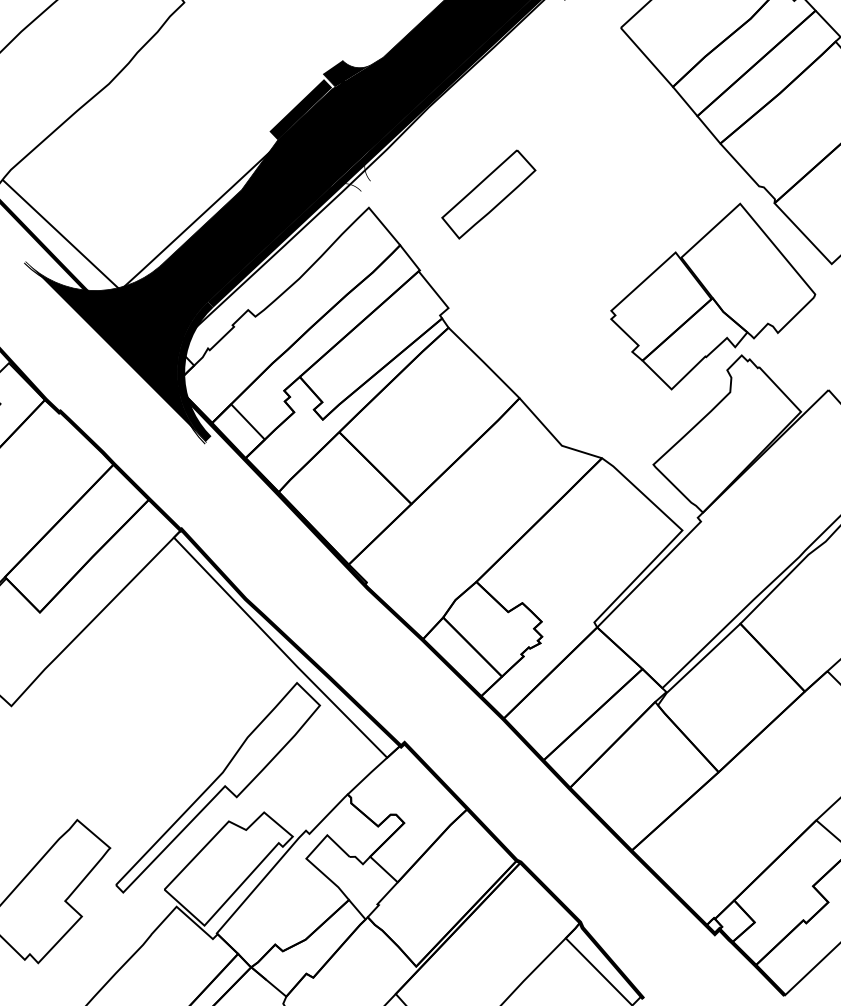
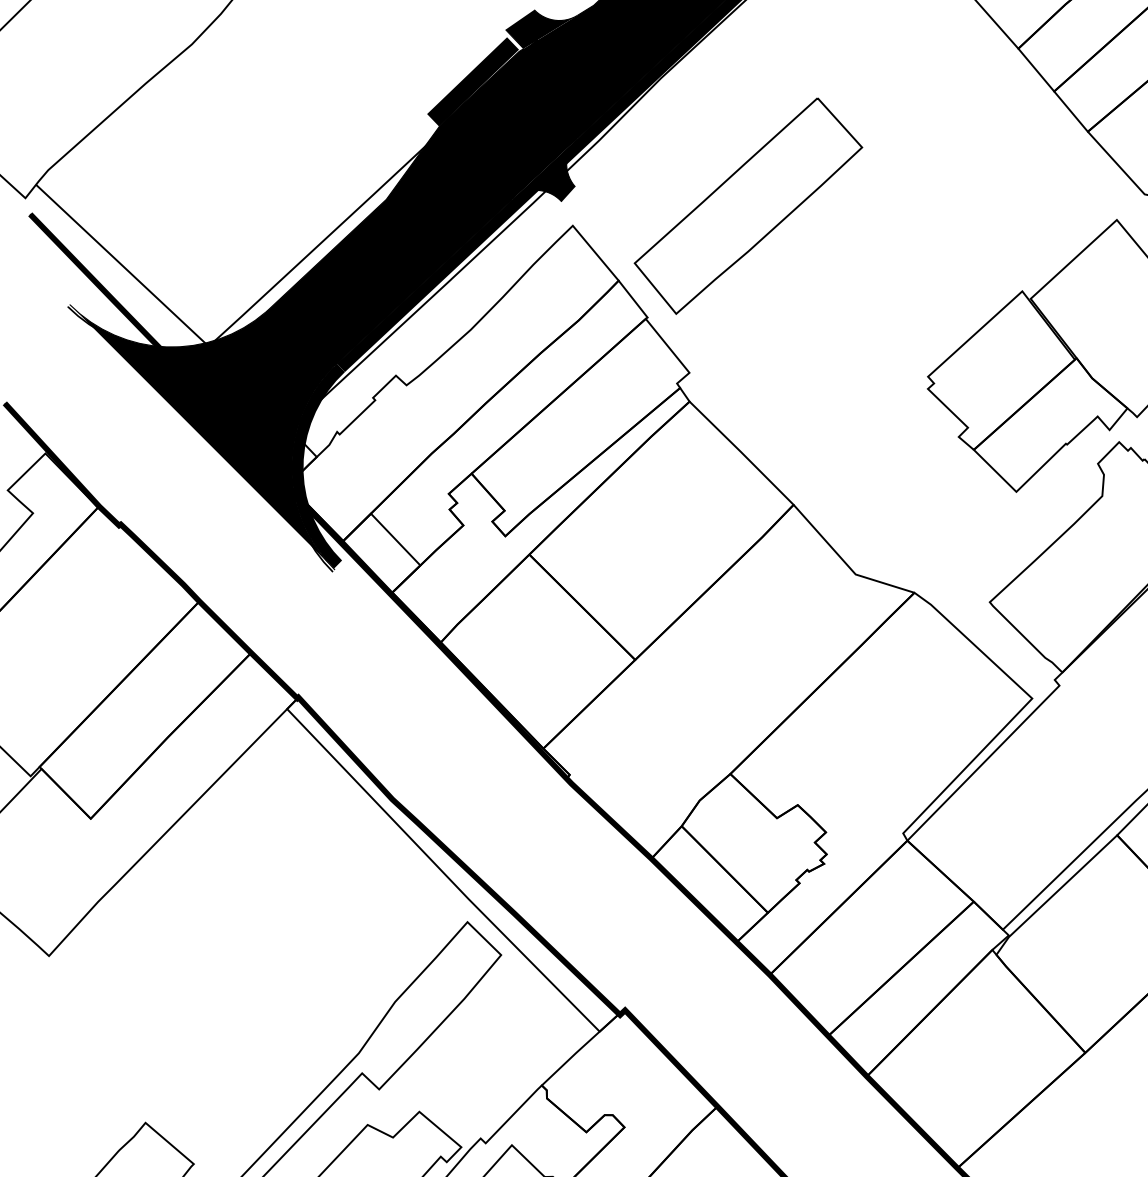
fill: (349, 169) -> (544, 169), added
part: (488, 194) -> (748, 206), size x1.67

